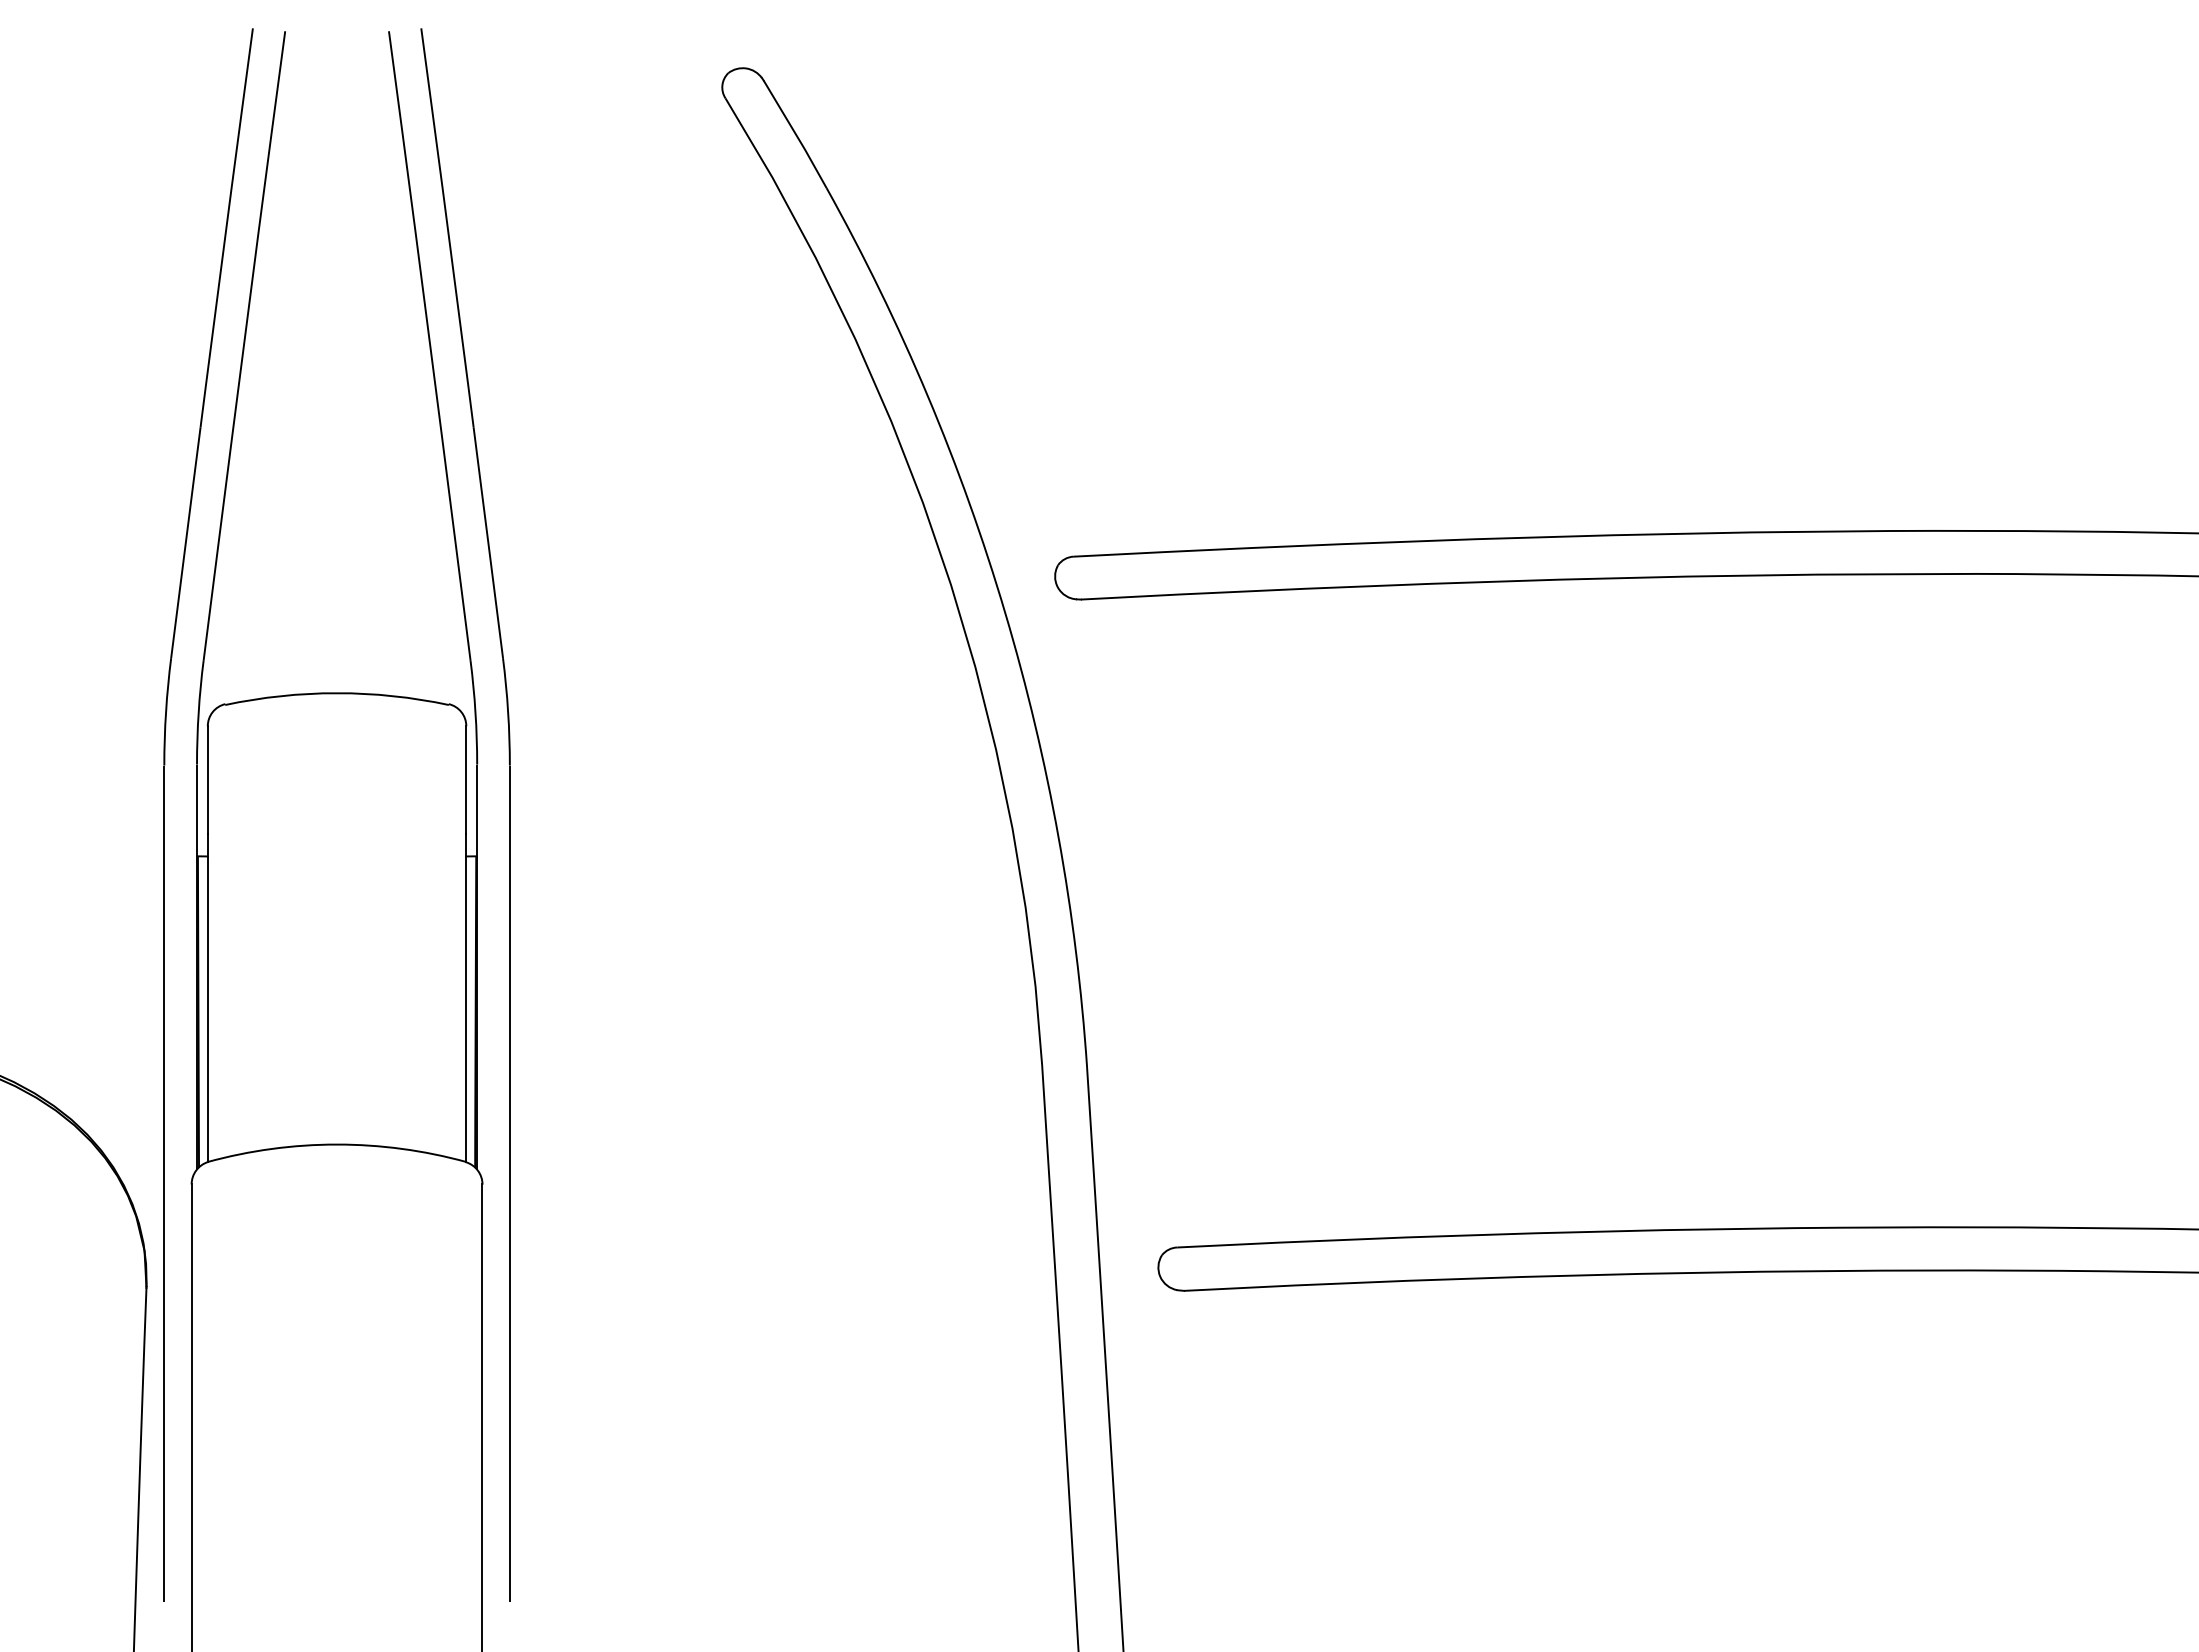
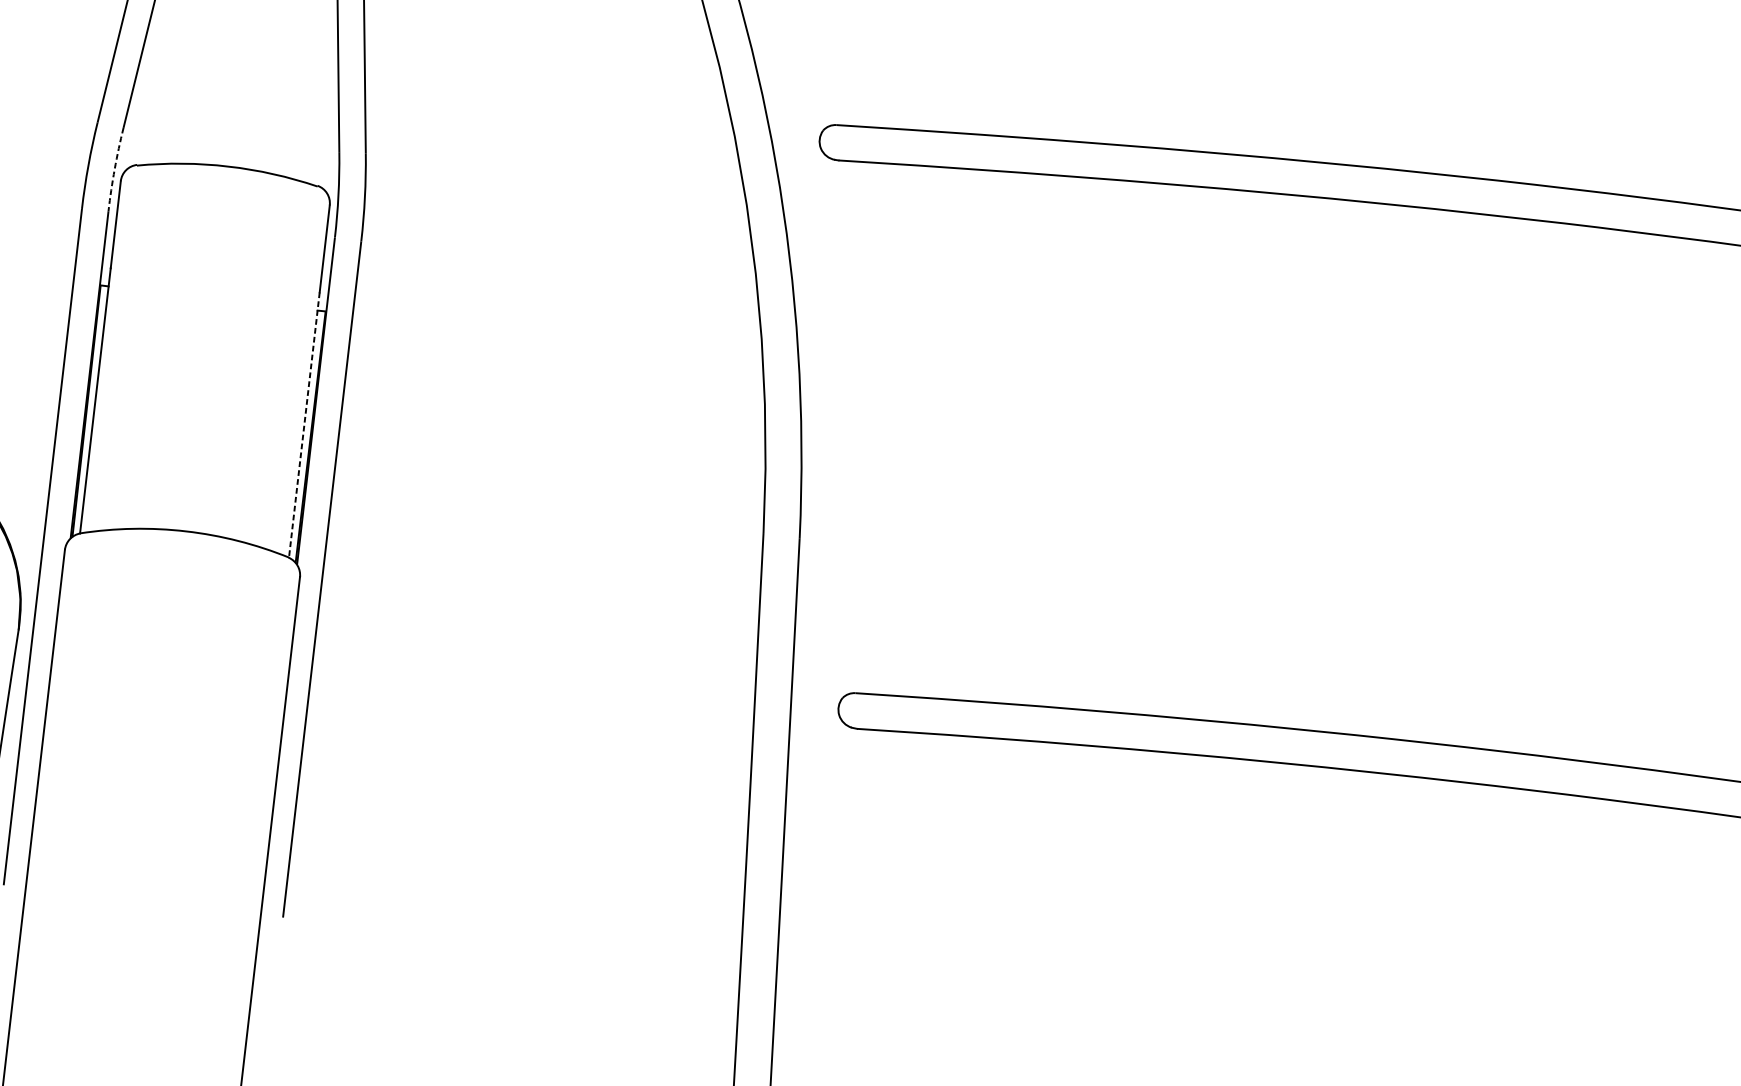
arc: (198, 712) -> (114, 169), solid -> dashed
line: (466, 998) -> (304, 425), solid -> dashed

